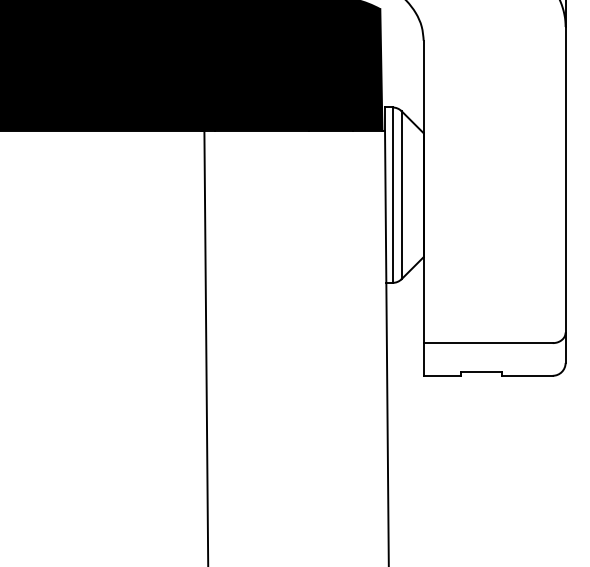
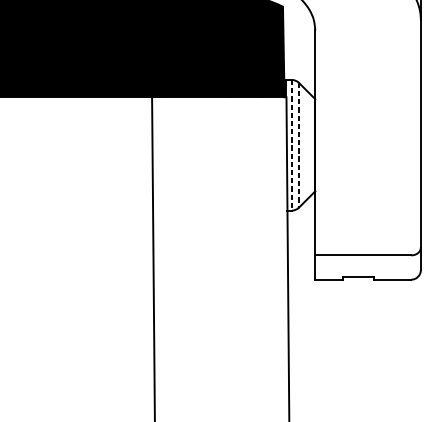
line: (392, 195) -> (292, 145), solid -> dashed
line: (401, 195) -> (298, 145), solid -> dashed

